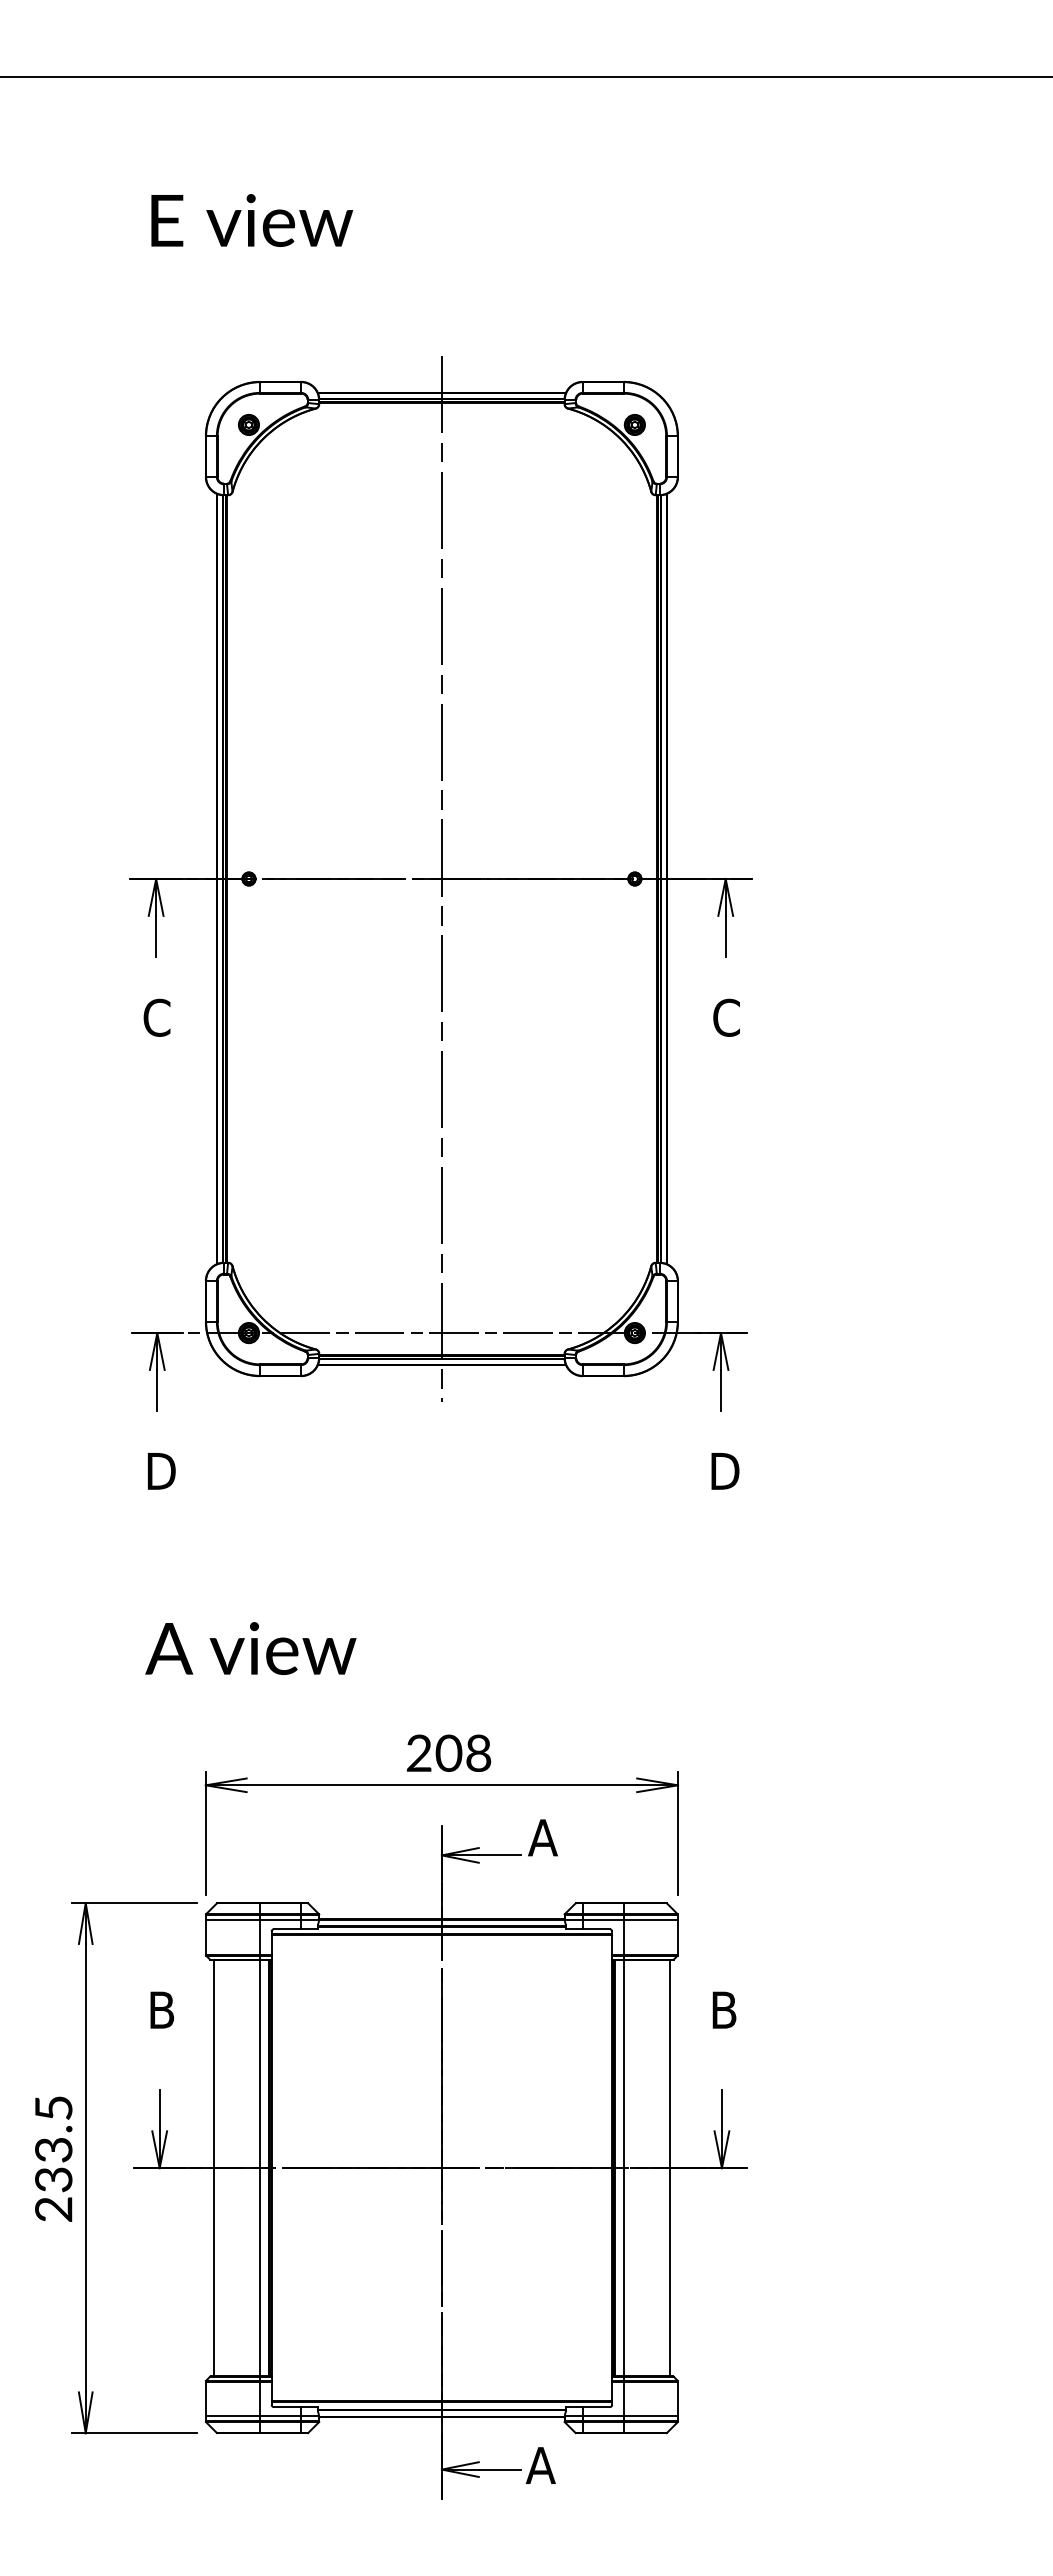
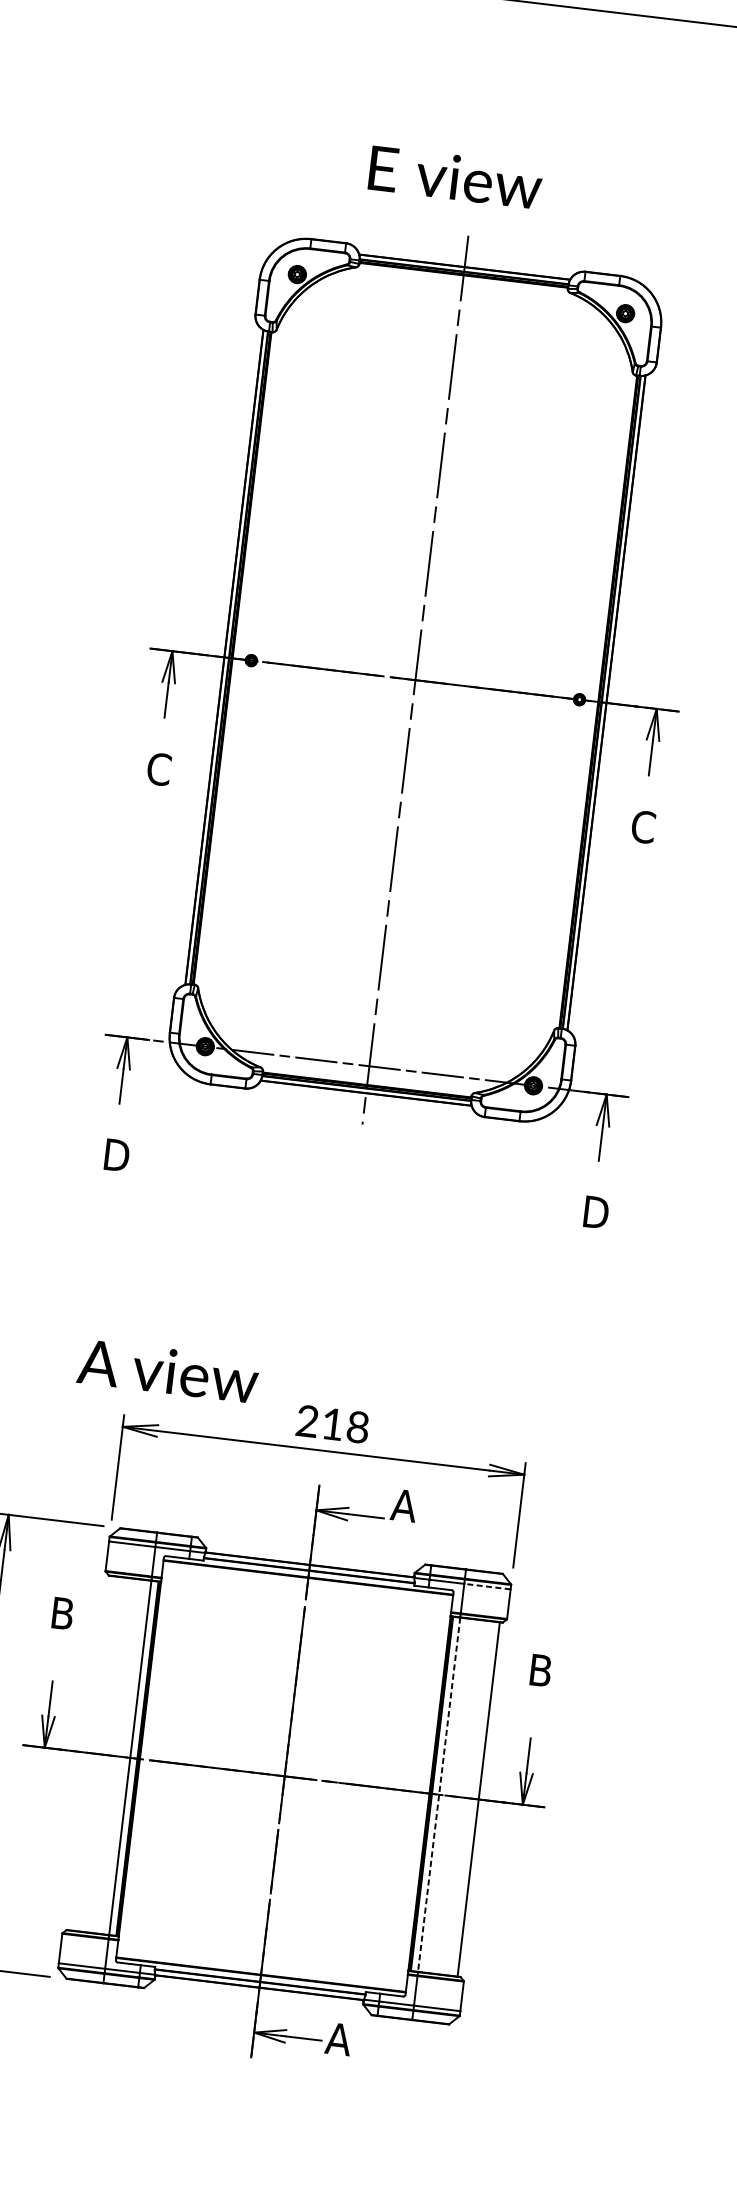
text: (252, 220) -> (456, 177), moved
text: (250, 1648) -> (167, 1371), moved
text: (448, 1752) -> (332, 1423), 208 -> 218
line: (650, 1920) -> (487, 1586), solid -> dashed
line: (213, 2167) -> (90, 1752), removed
line: (623, 2168) -> (439, 1795), solid -> dashed

